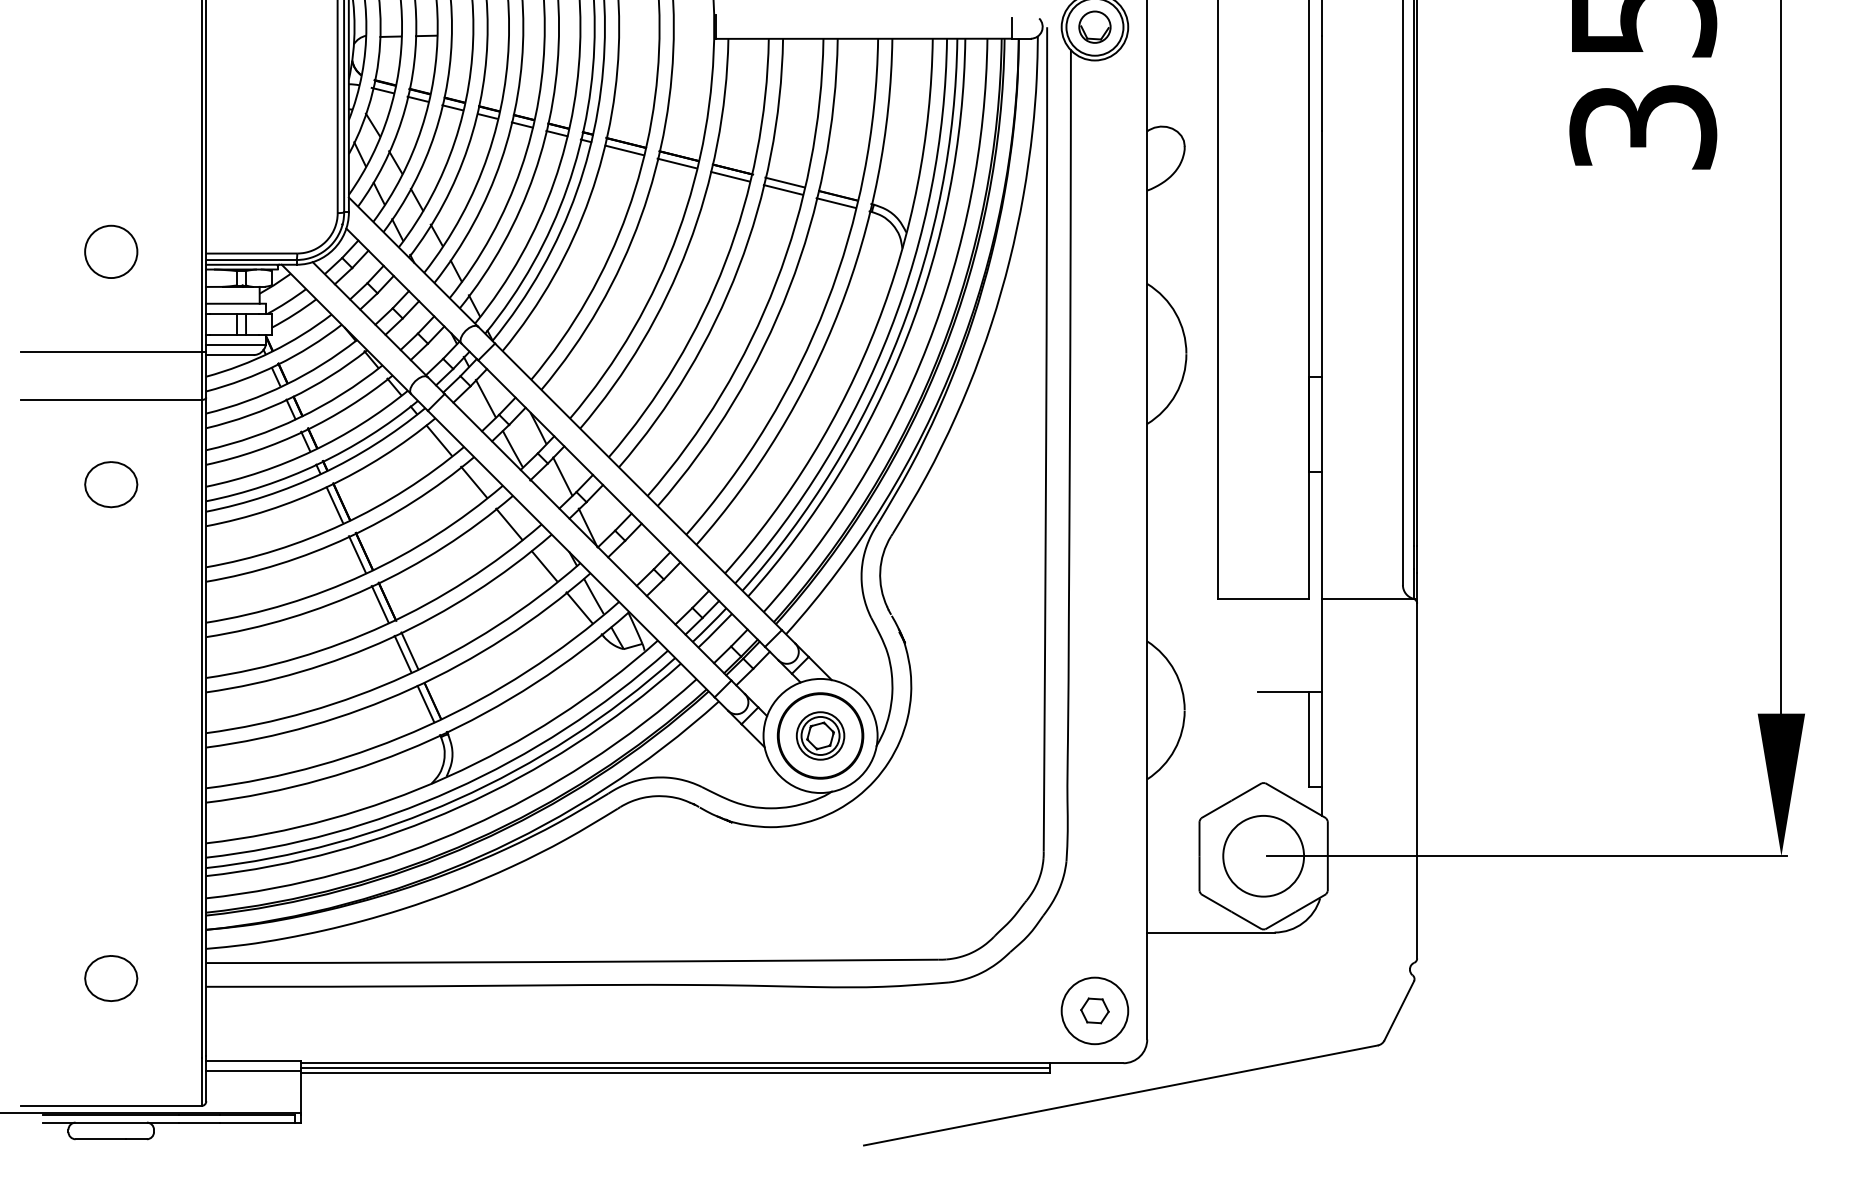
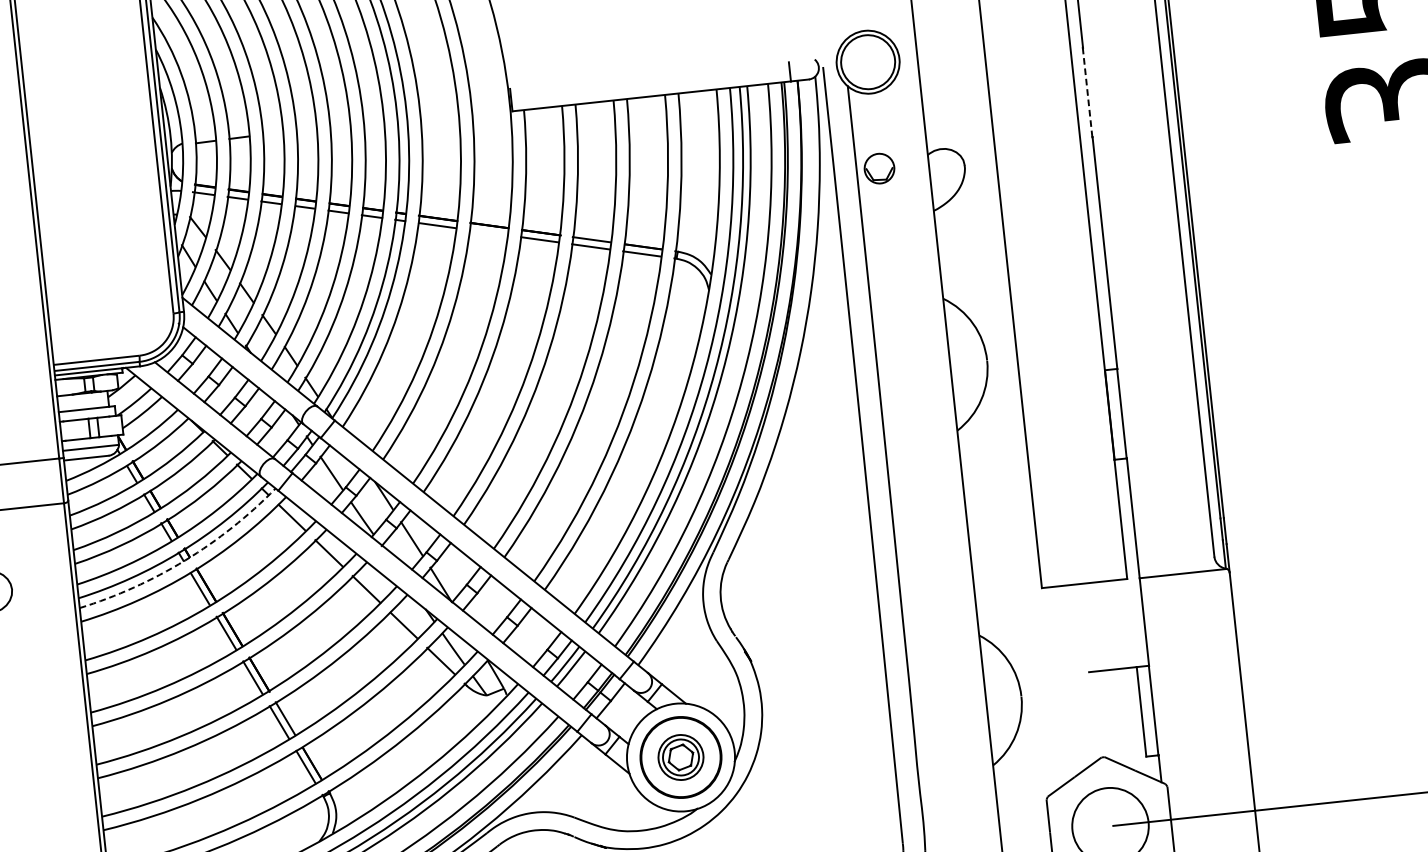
part: (1094, 26) -> (879, 168), moved
line: (1321, 83) -> (1087, 92), solid -> dashed
line: (676, 163) -> (487, 232), removed
arc: (322, 473) -> (185, 560), solid -> dashed

